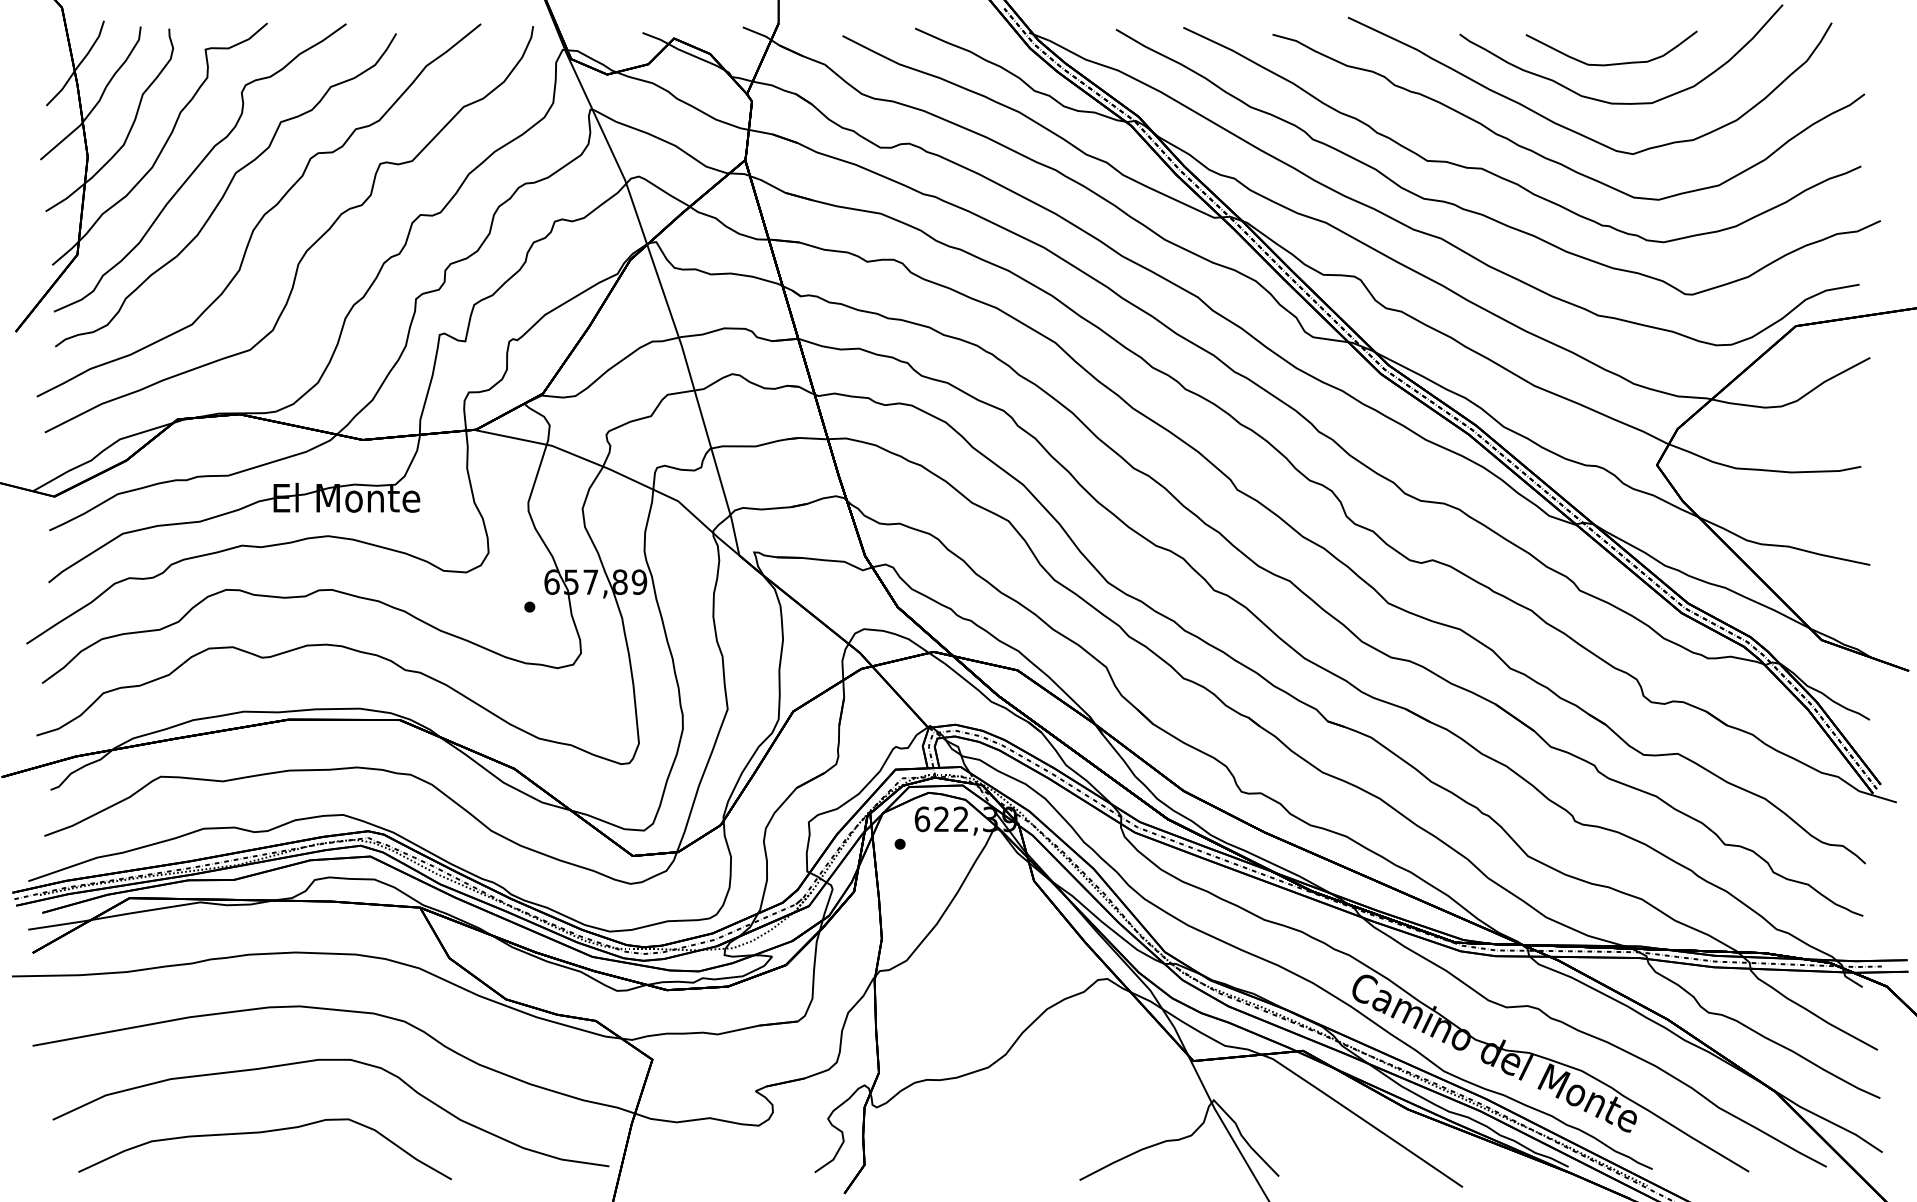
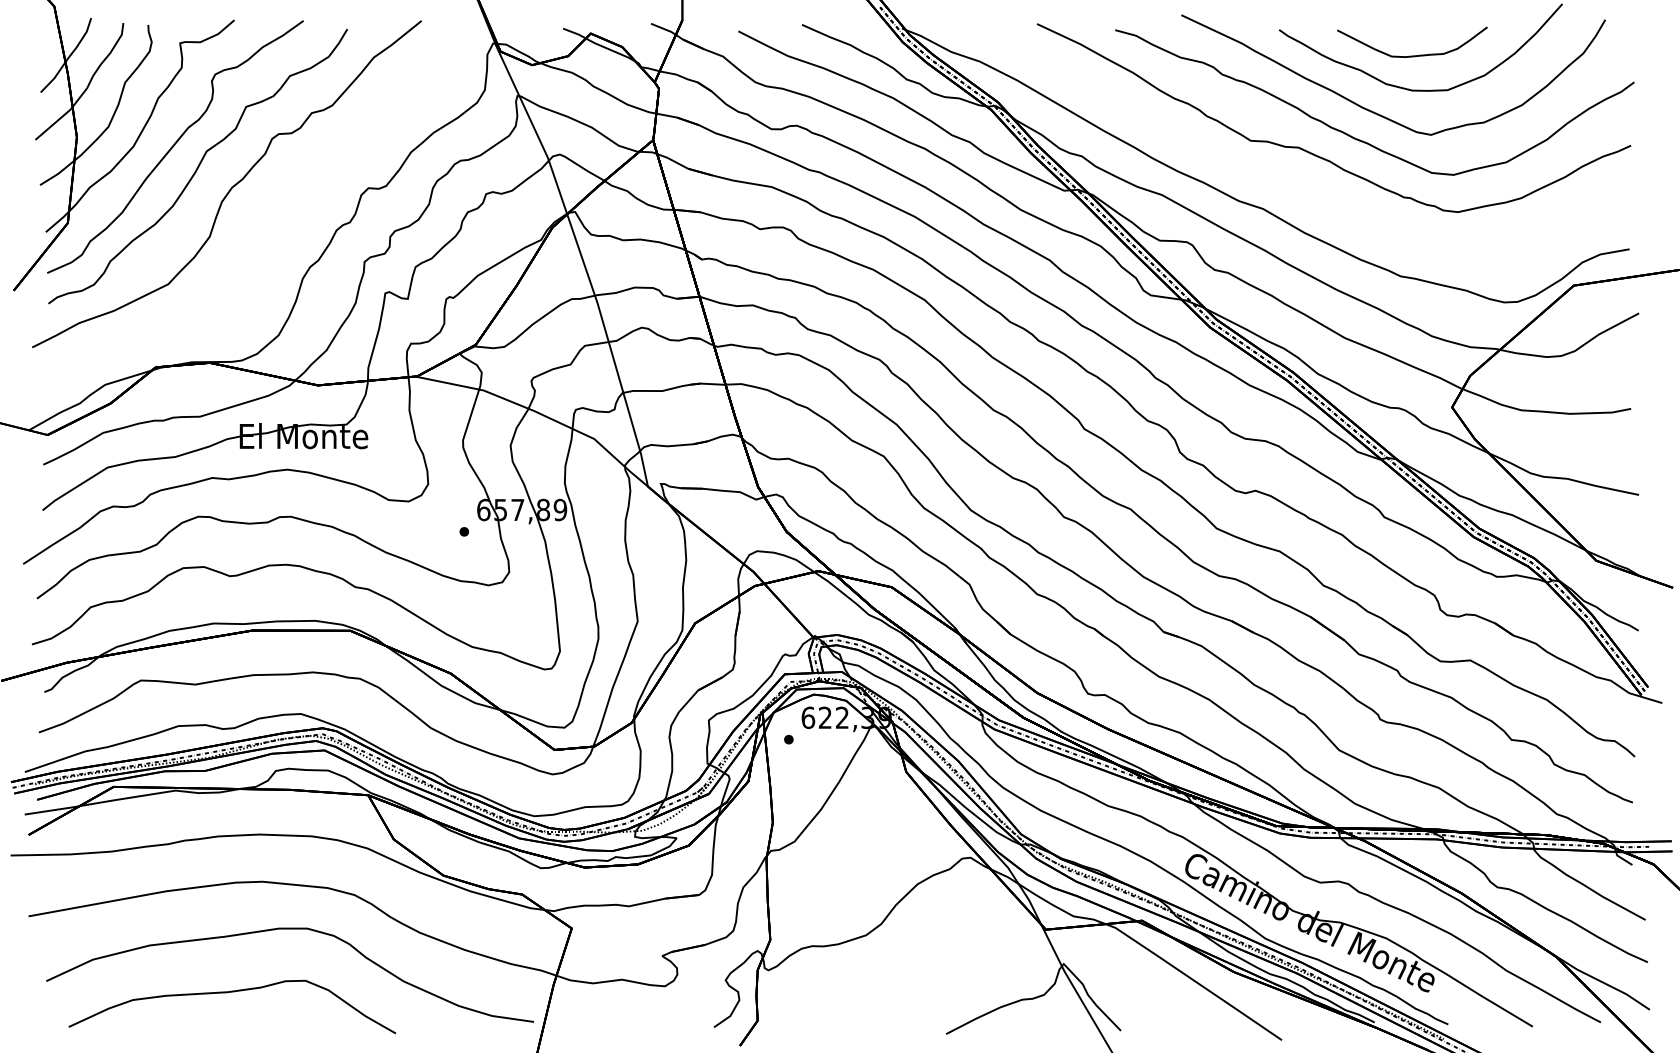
curve: (1480, 213) -> (1297, 186), removed
curve: (308, 247) -> (270, 216), removed

